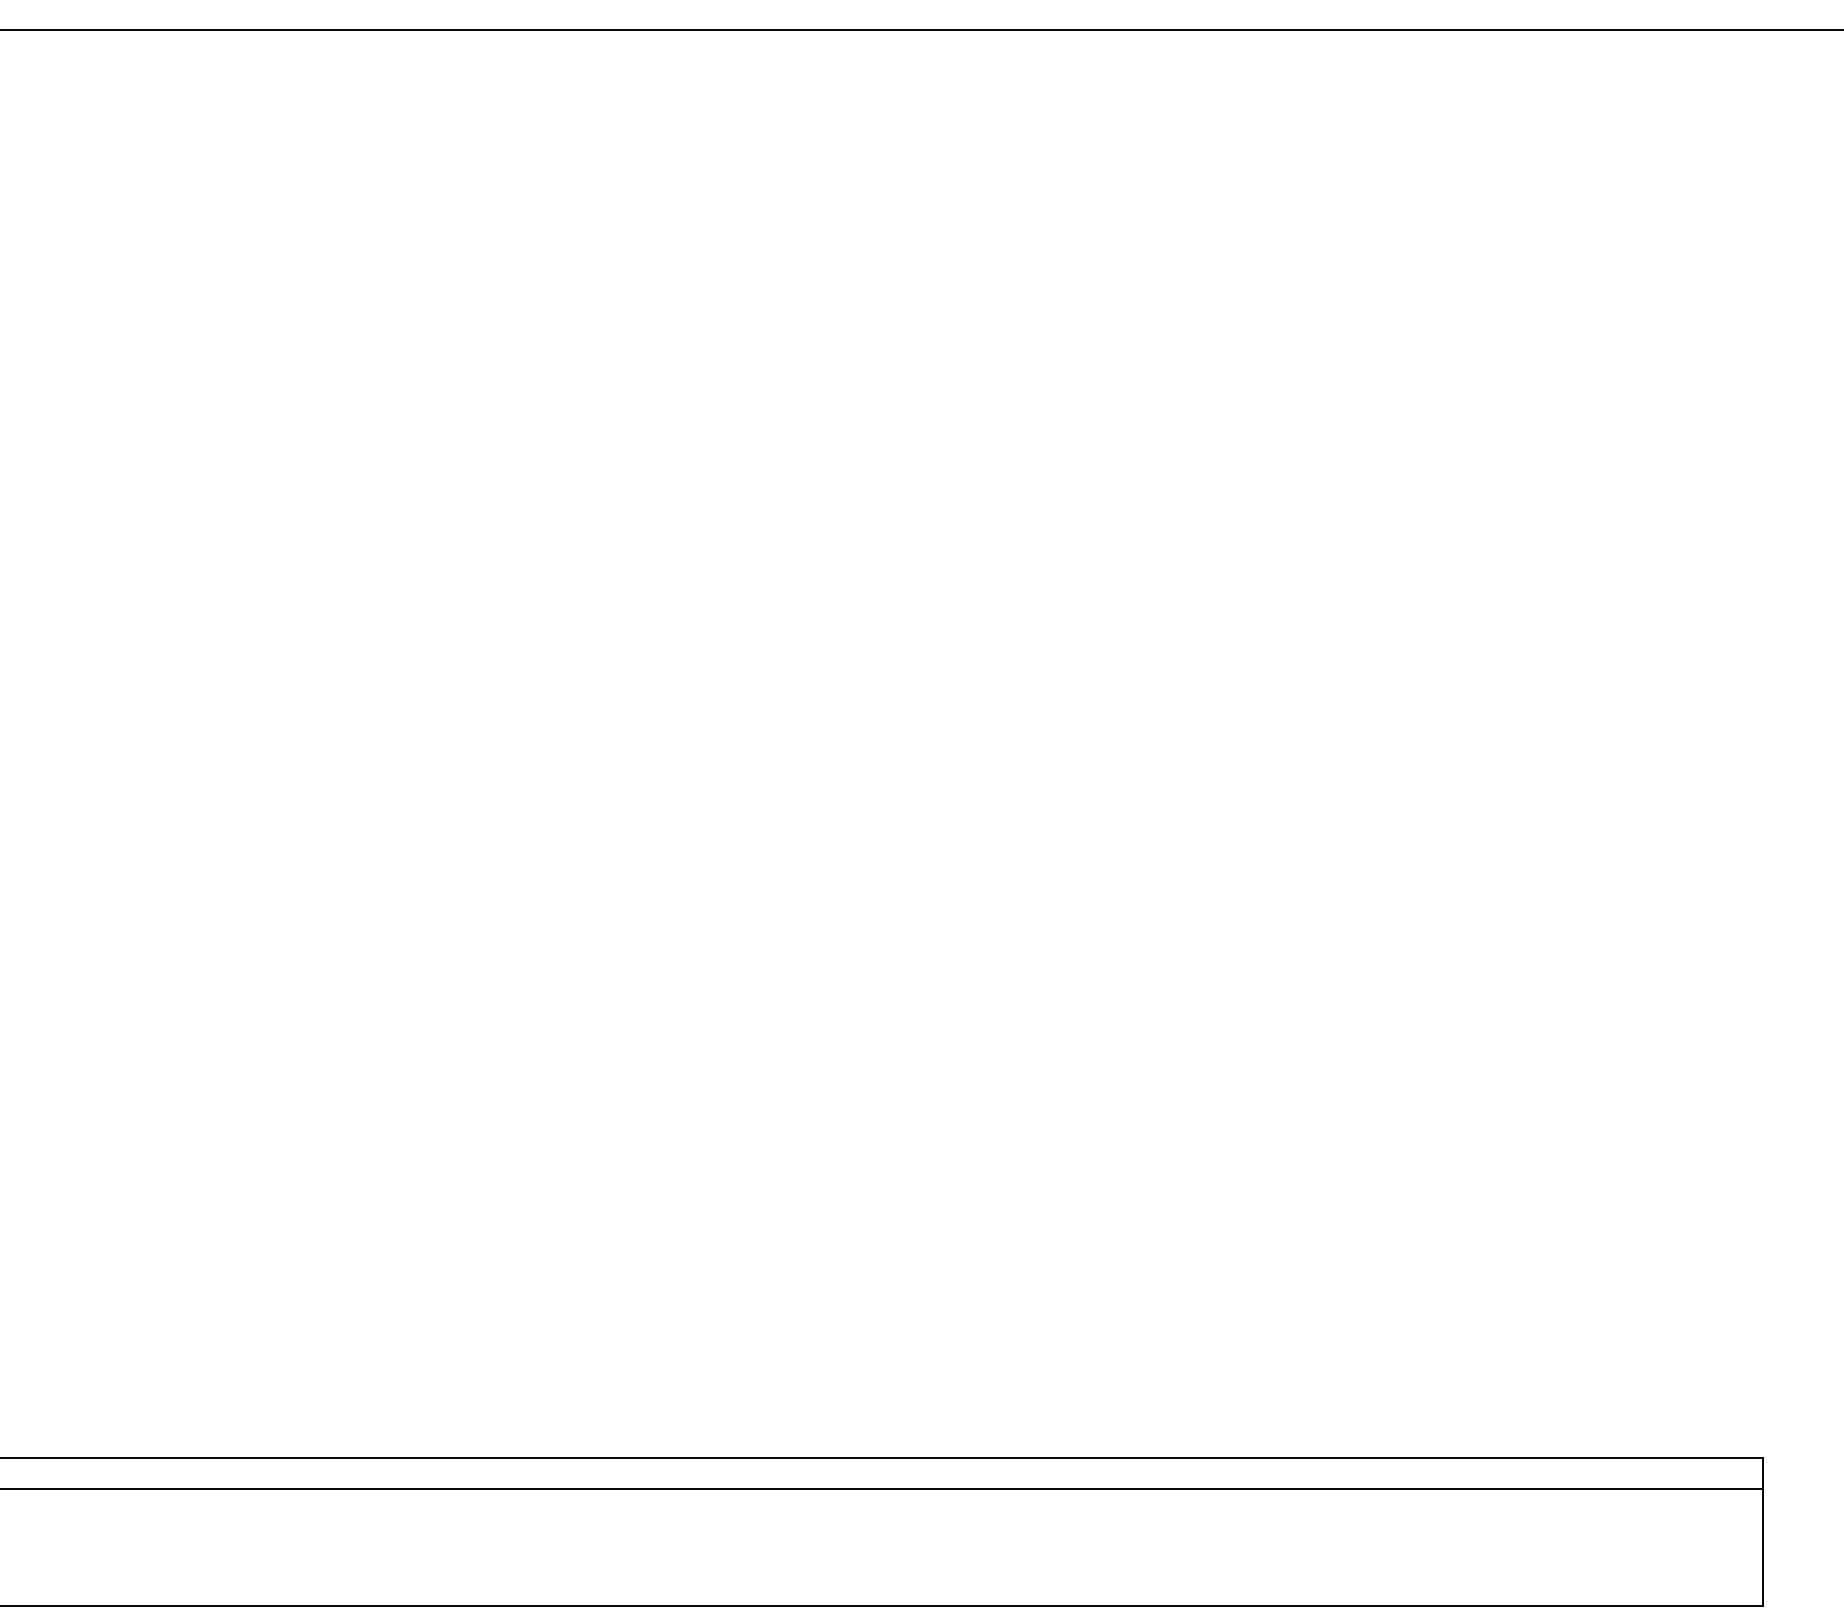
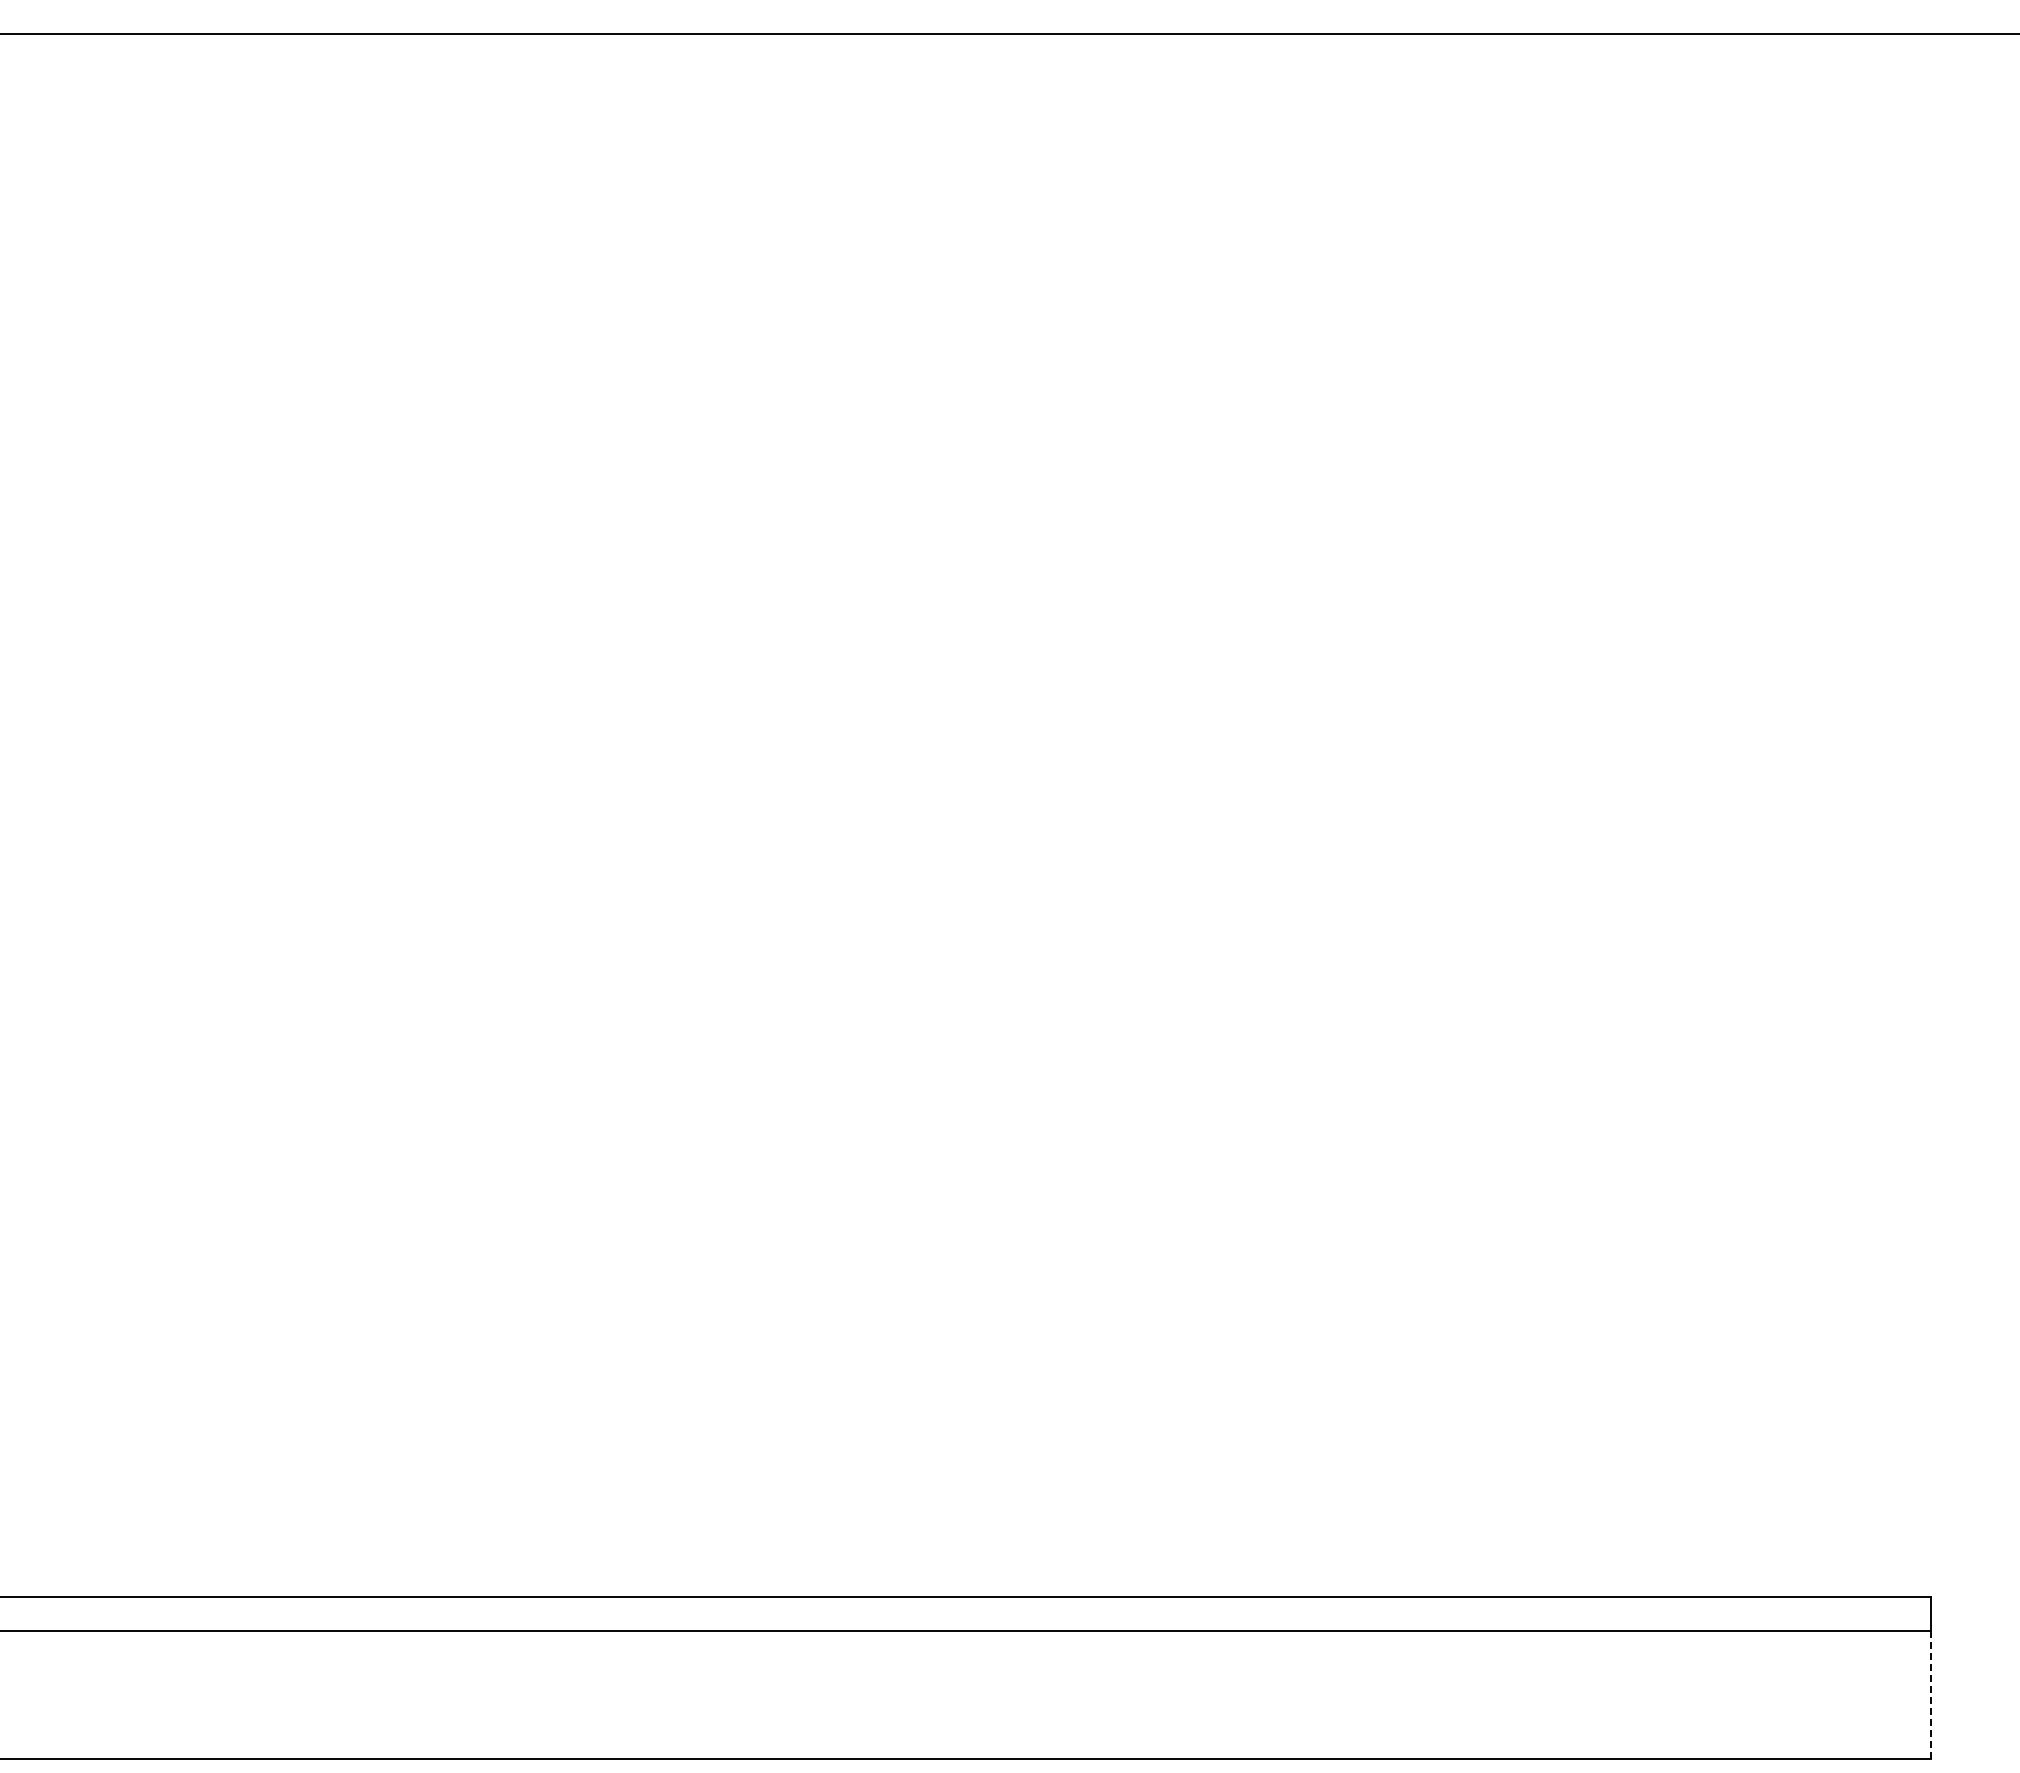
line: (1763, 1546) -> (1931, 1694), solid -> dashed

